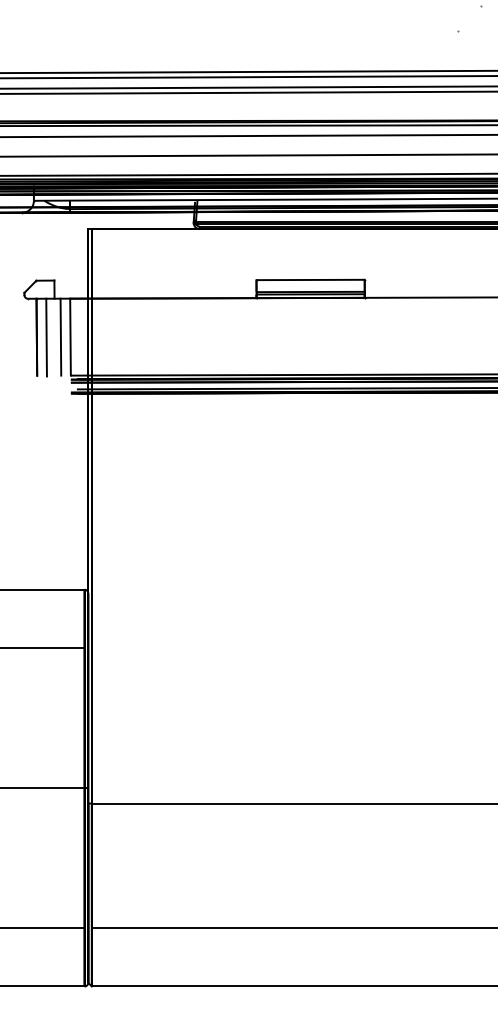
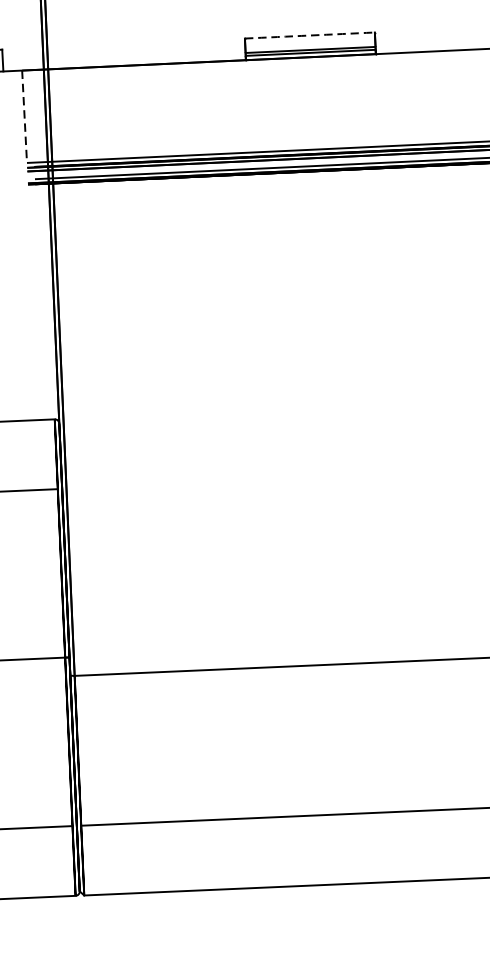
arc: (310, 279) -> (309, 34), solid -> dashed
line: (60, 336) -> (12, 116), removed
line: (70, 337) -> (24, 117), solid -> dashed

